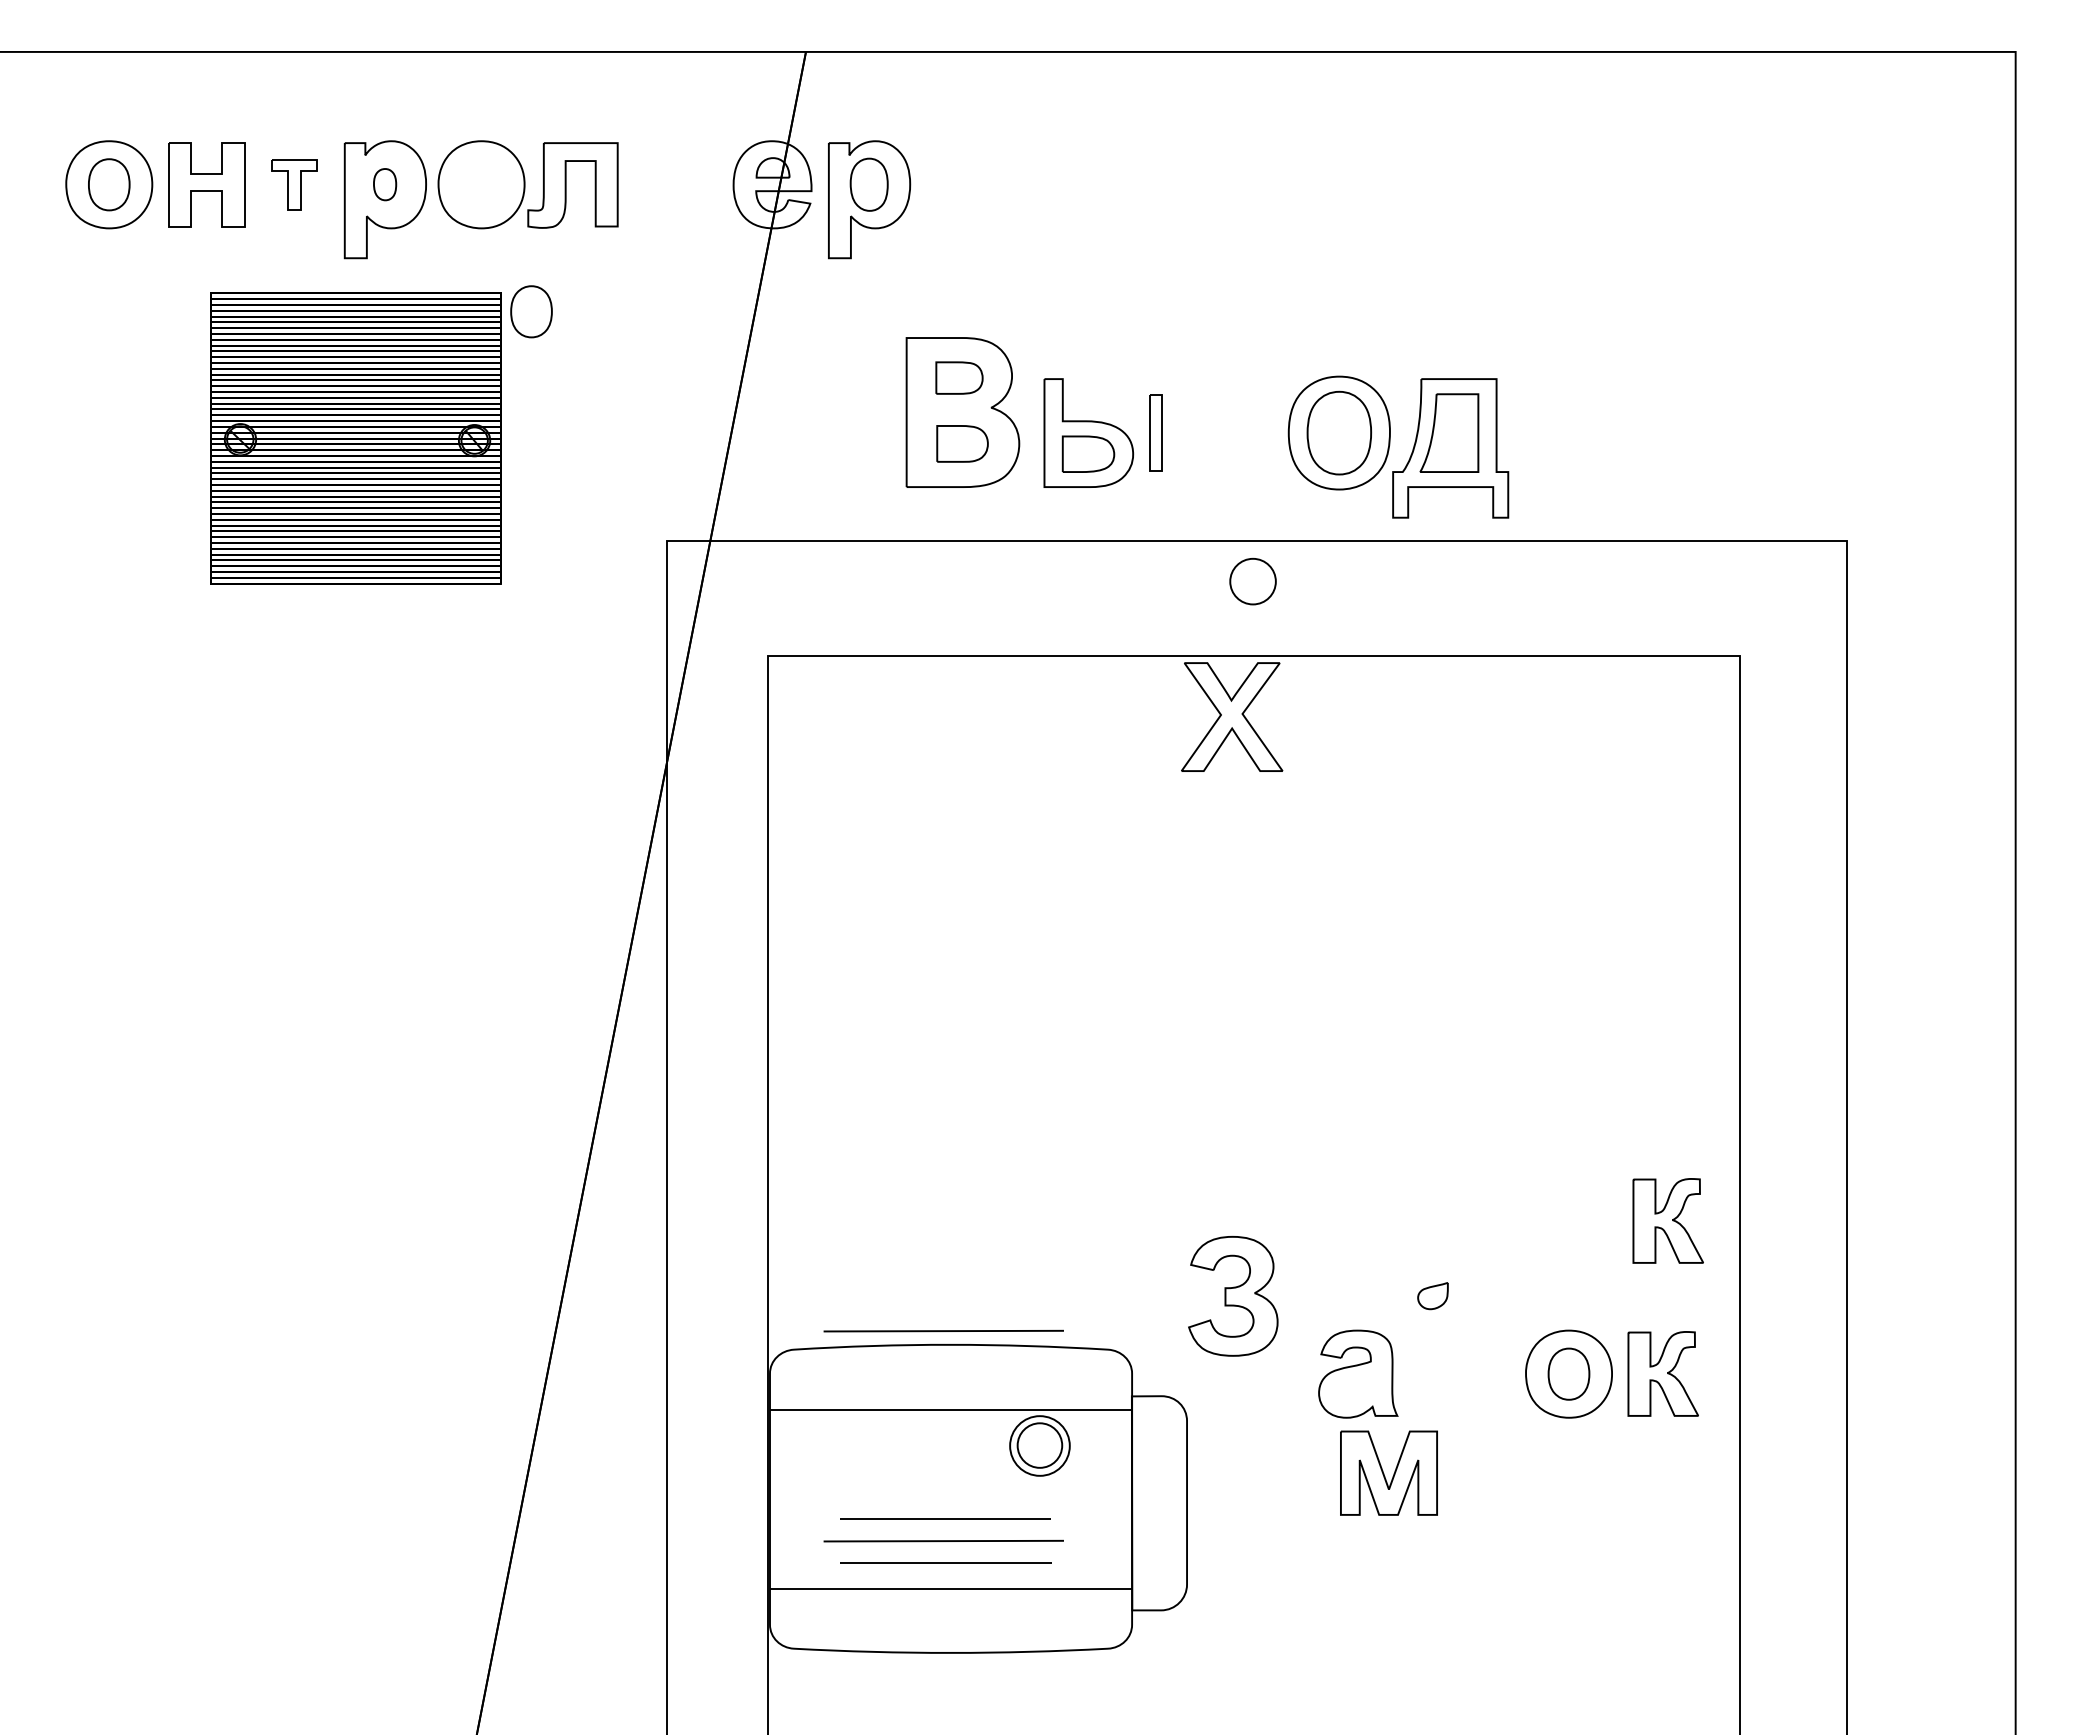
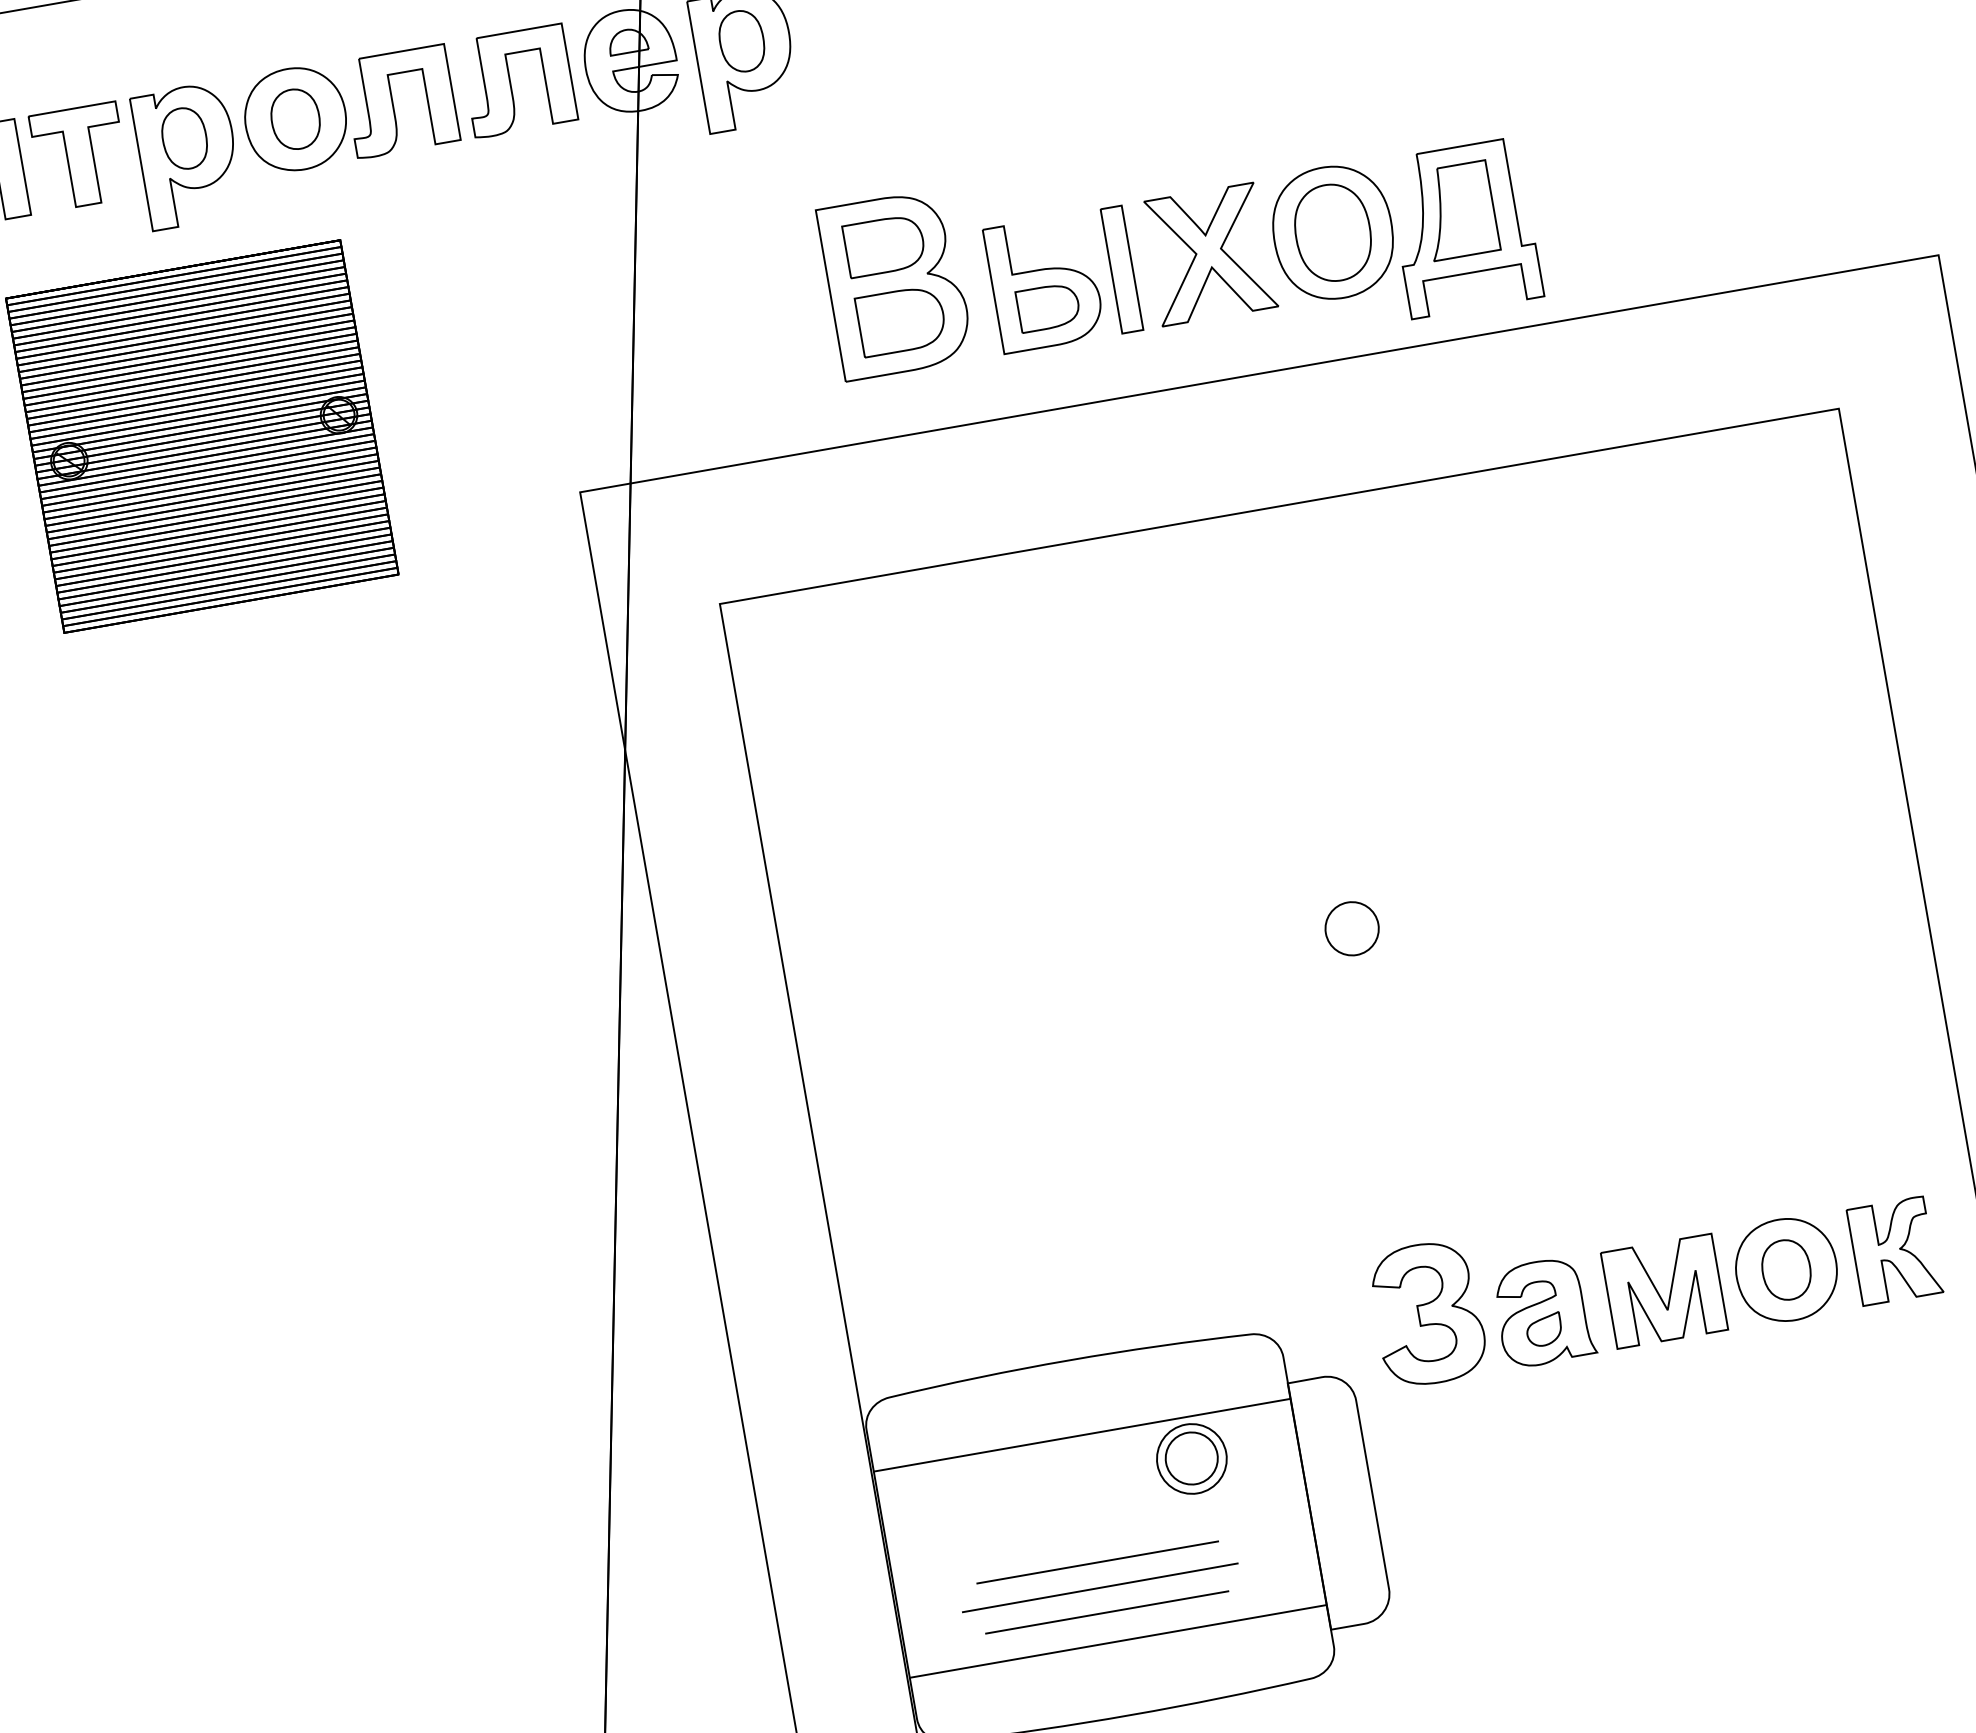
part: (294, 184) -> (80, 156), size x1.67
part: (384, 184) -> (183, 138), size x1.67
part: (674, 185) -> (517, 81), added
part: (531, 311) -> (295, 118), moved
part: (959, 377) -> (884, 245), size x1.43
part: (1155, 432) -> (1121, 269), size x1.43
part: (962, 443) -> (901, 320), size x1.43
part: (1252, 581) -> (1351, 928), moved
part: (1232, 716) -> (1209, 253), moved
part: (1667, 1220) -> (1868, 1073), removed
part: (1233, 1296) -> (1428, 1313), moved
part: (1432, 1296) -> (1543, 1330), moved
line: (943, 1330) -> (1057, 1345), removed
part: (1388, 1472) -> (1663, 1290), moved

